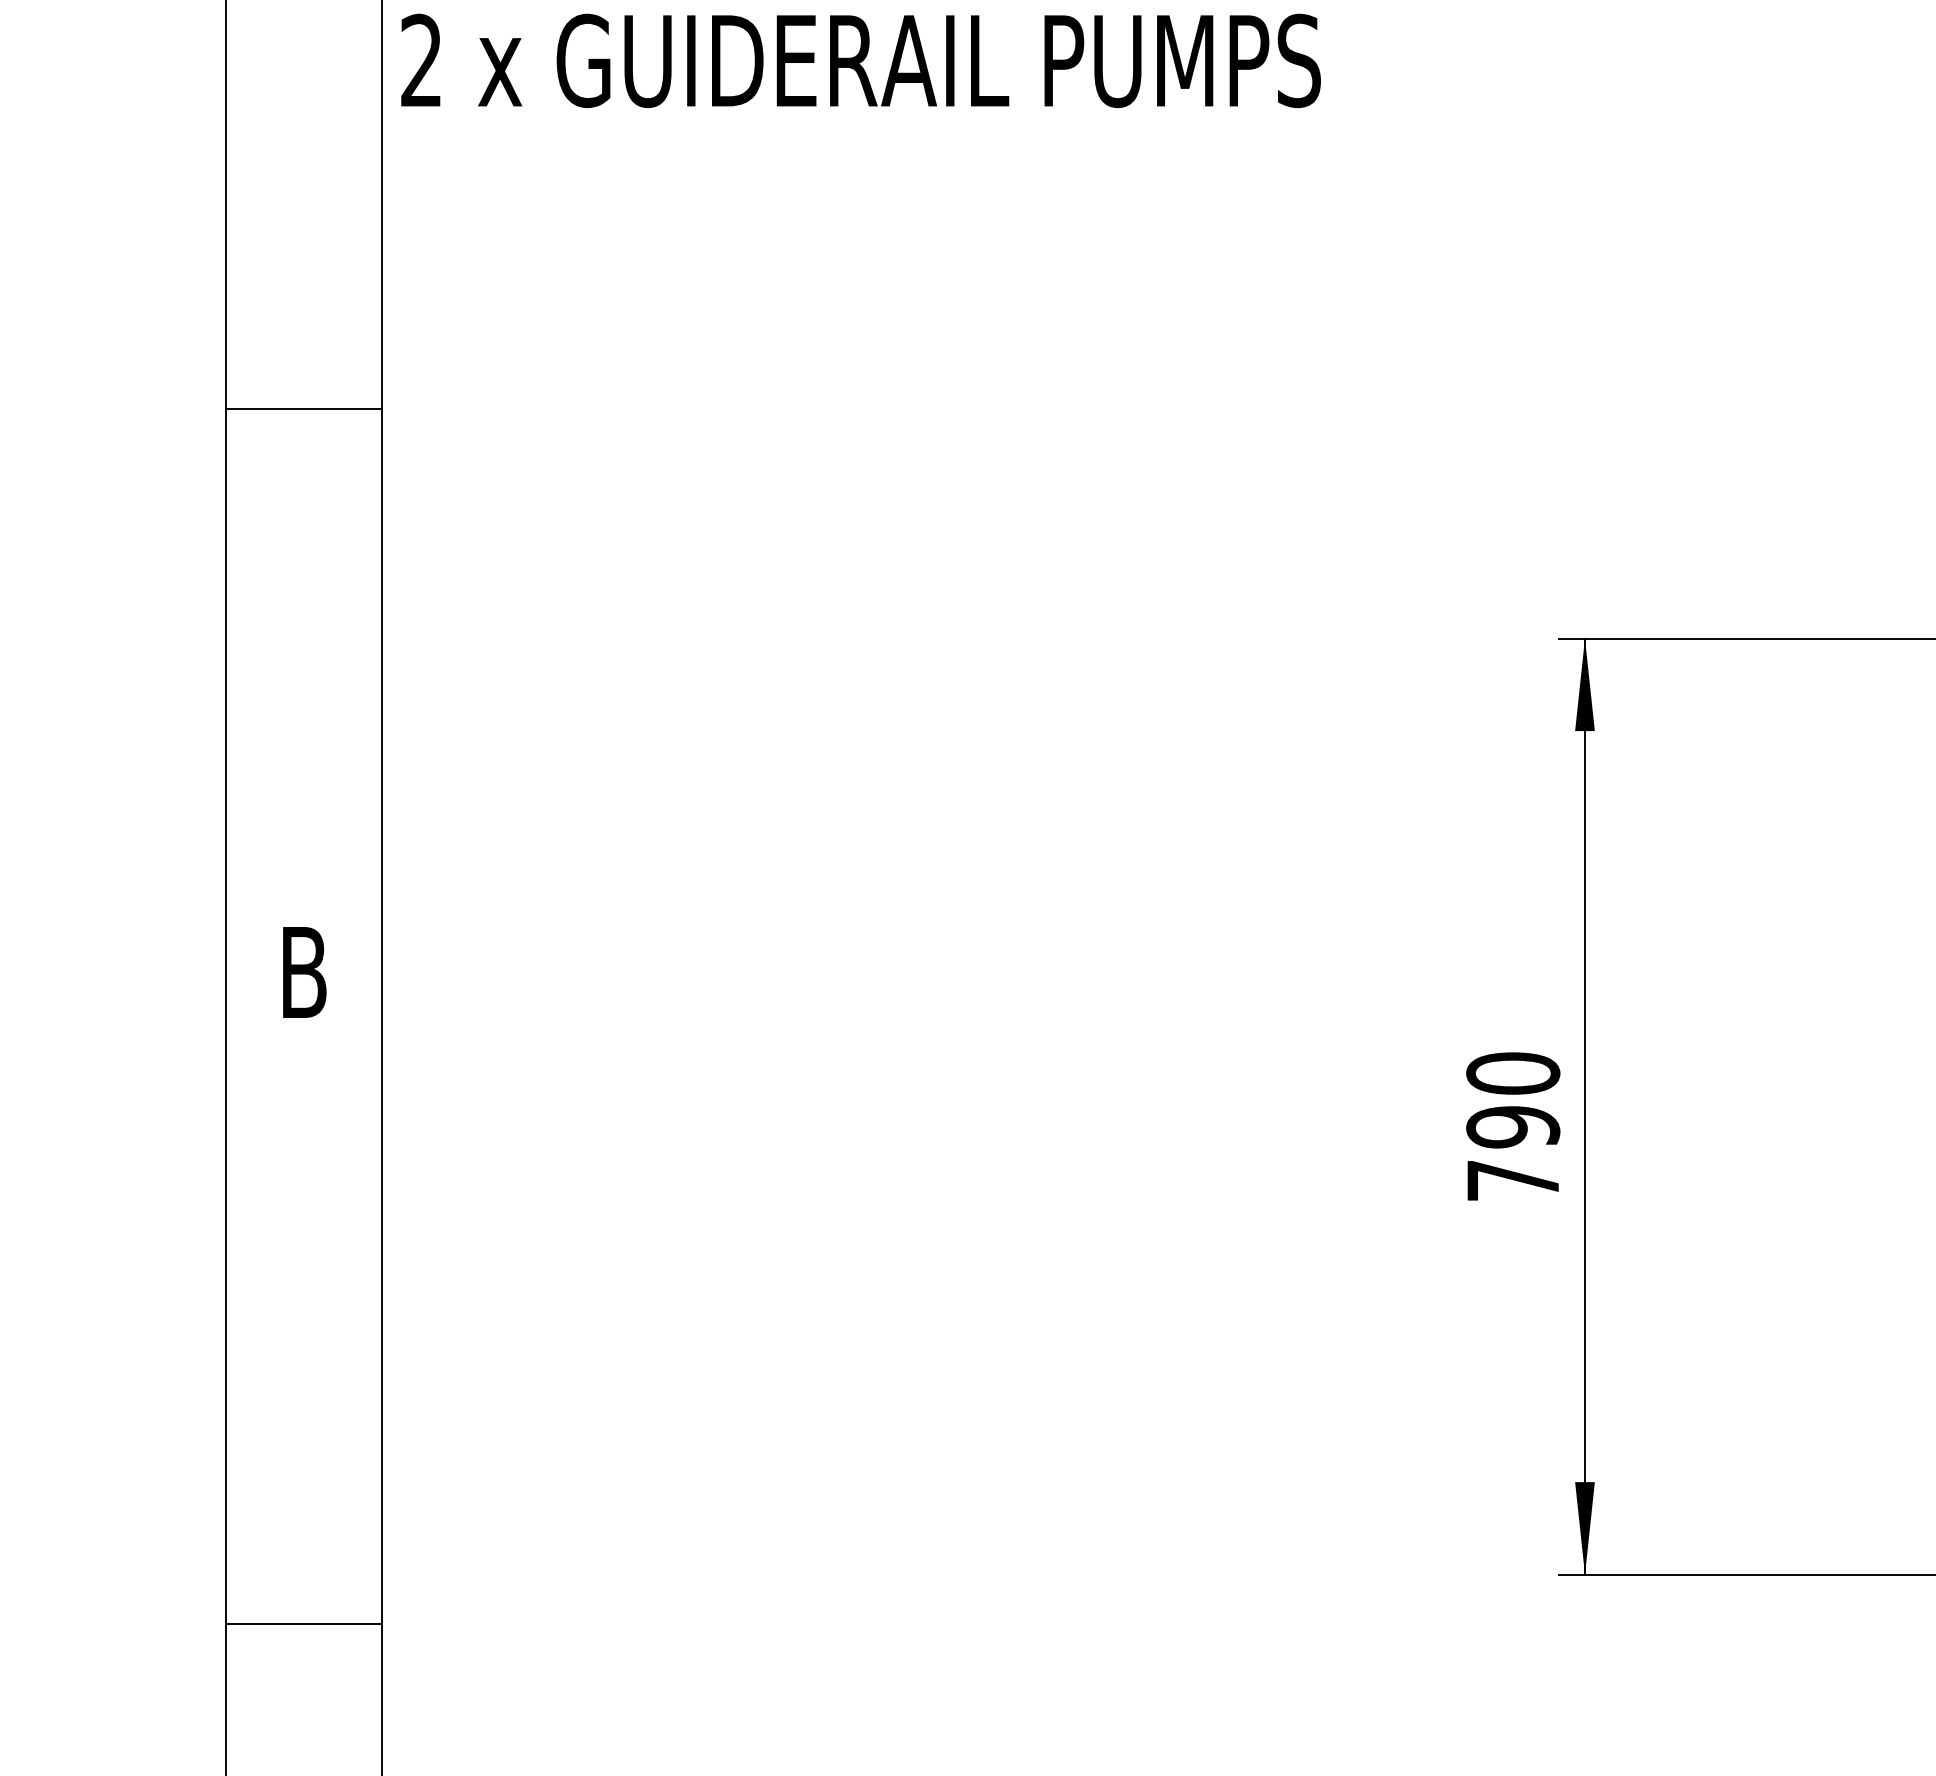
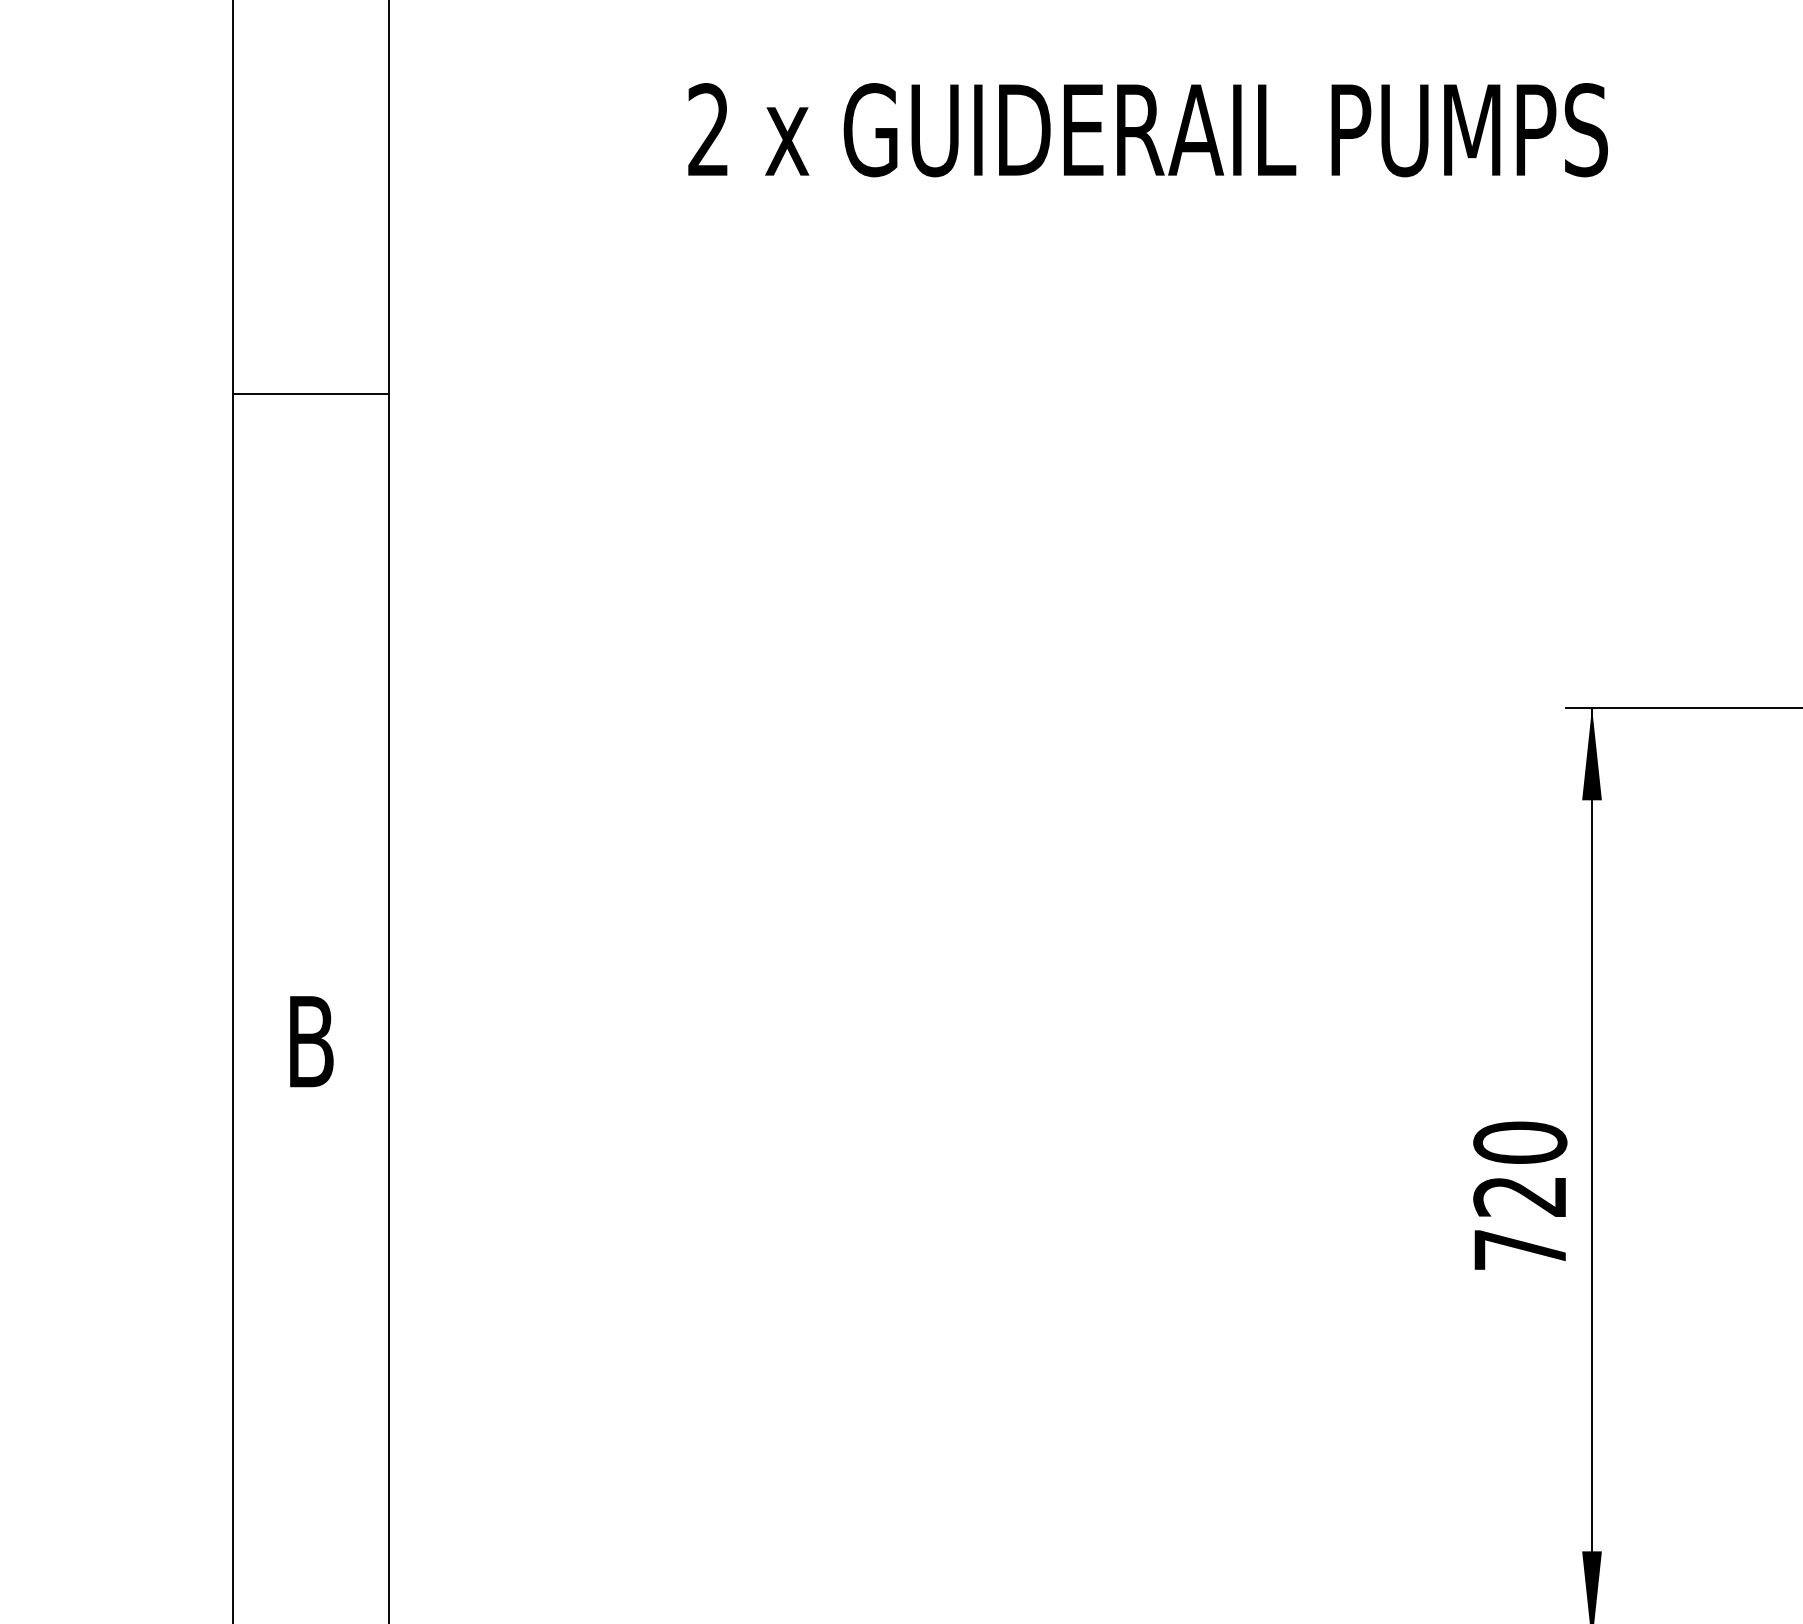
text: (860, 60) -> (1147, 129), moved
line: (304, 409) -> (311, 393), moved
text: (1513, 1127) -> (1520, 1196), 790 -> 720

